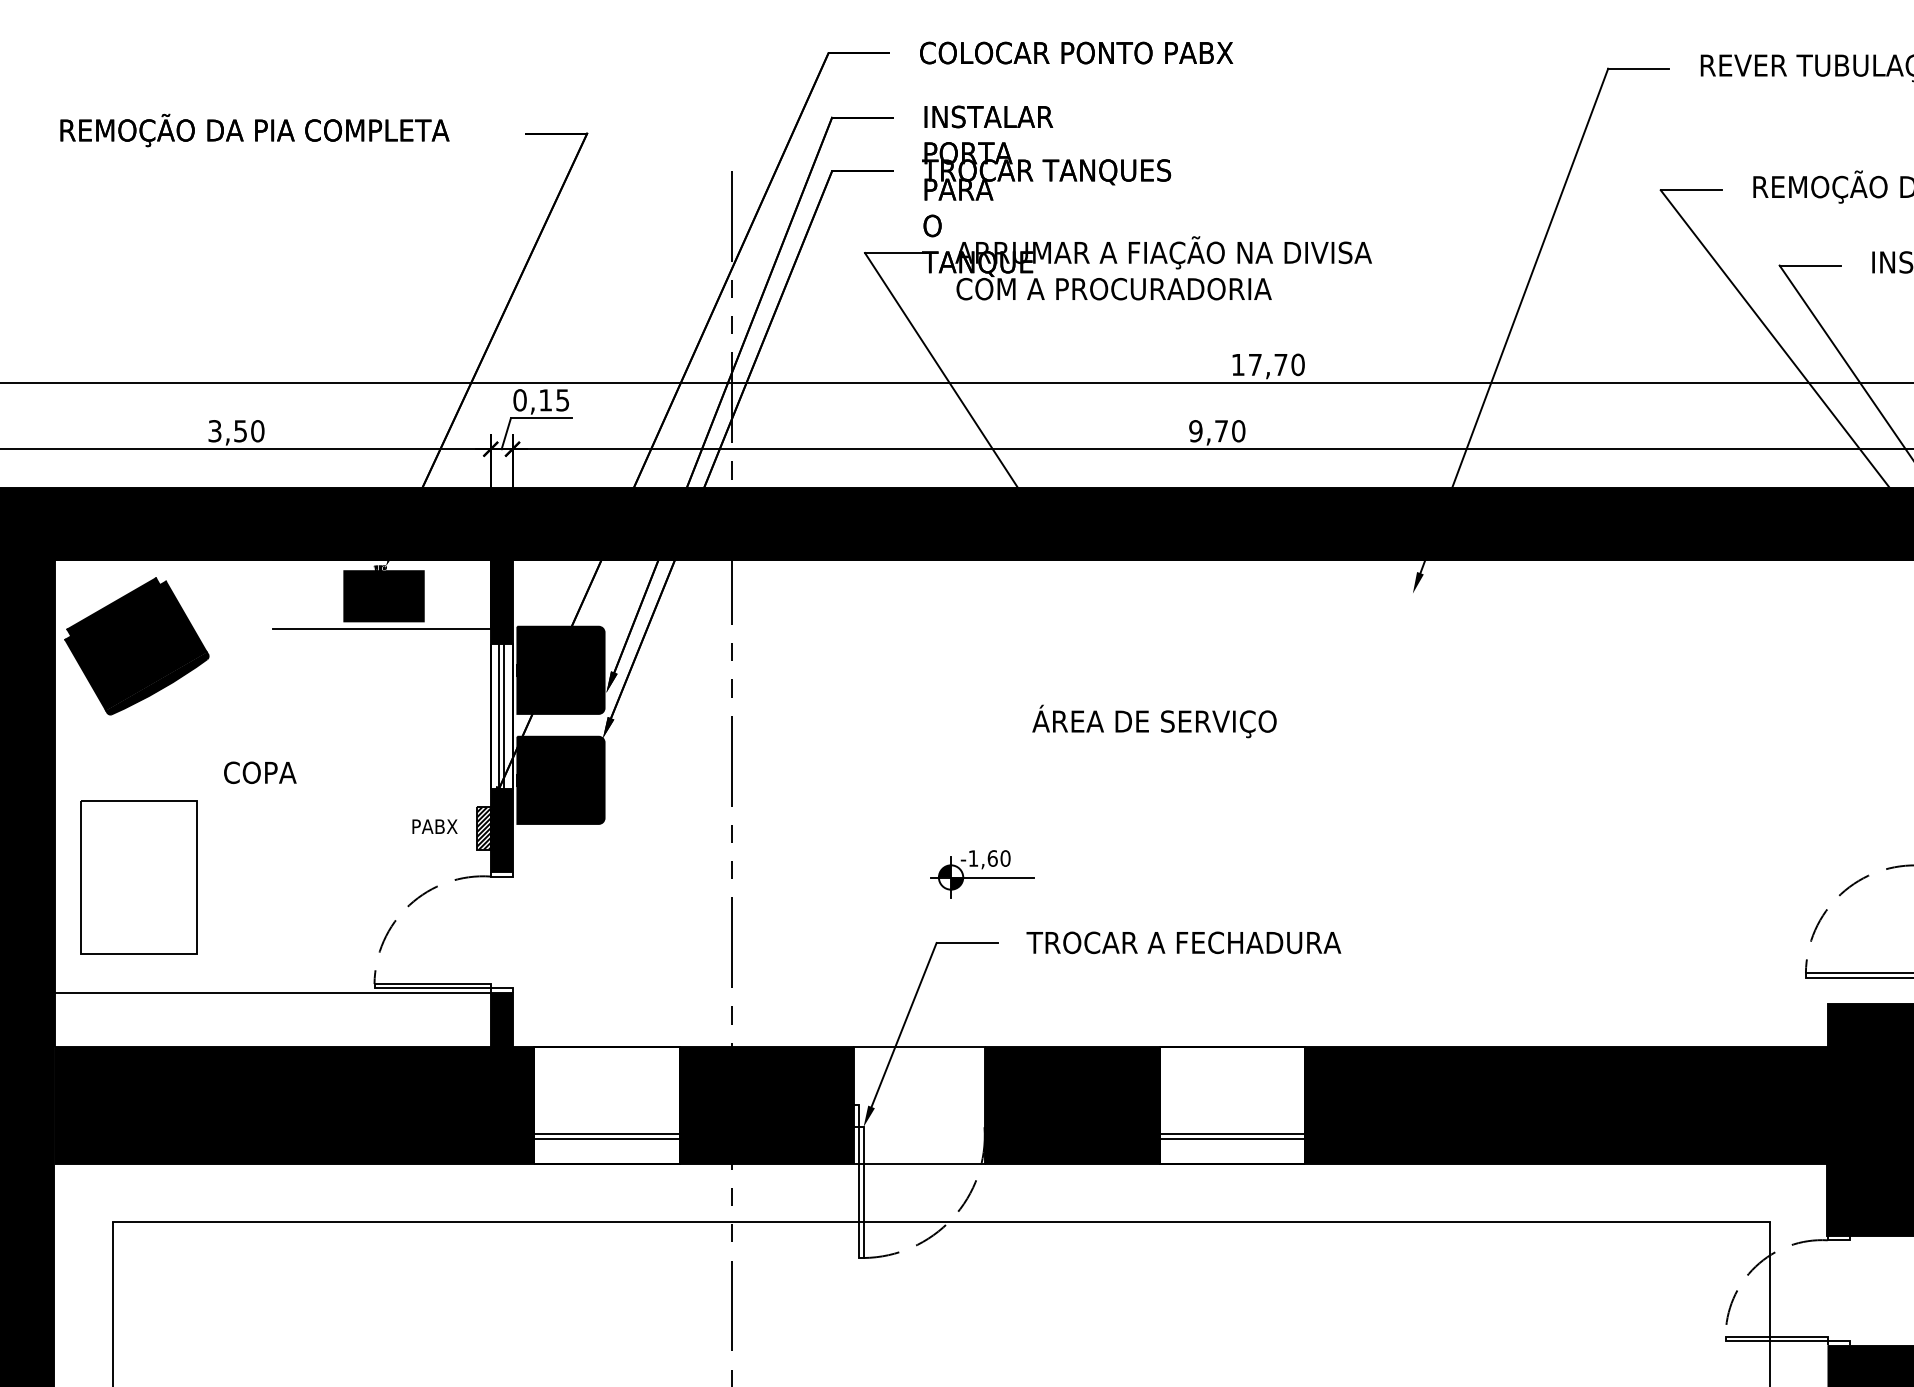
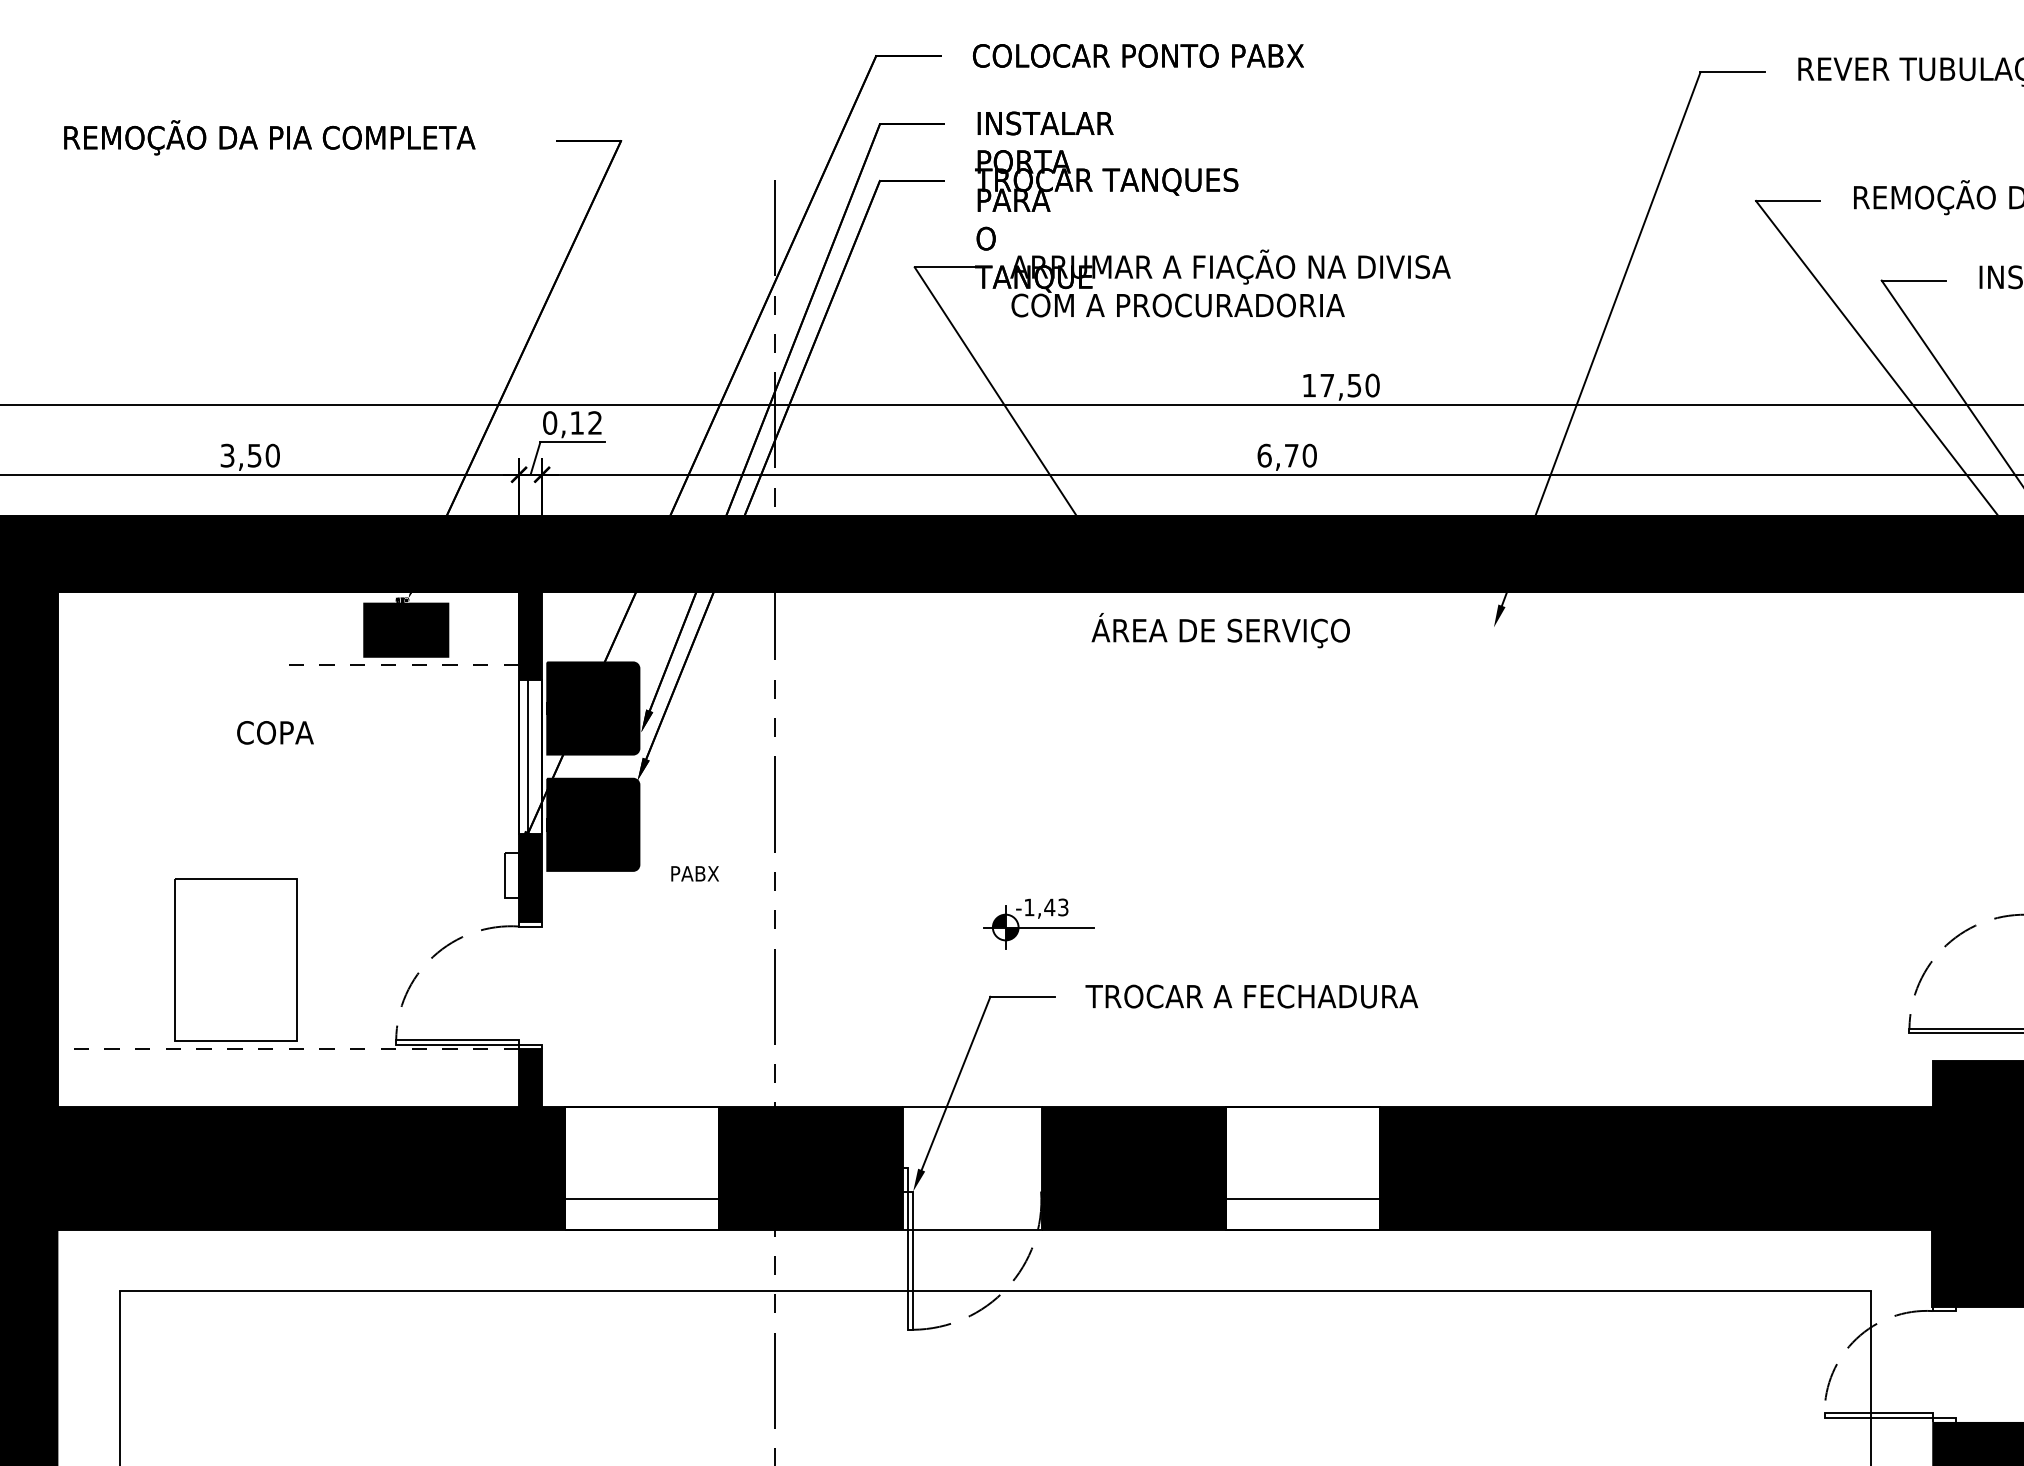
text: (1280, 364) -> (1354, 385), 17,70 -> 17,50
text: (562, 399) -> (594, 422), 0,15 -> 0,12
text: (1195, 431) -> (1264, 455), 9,70 -> 6,70
line: (381, 628) -> (403, 664), solid -> dashed
part: (136, 646) -> (144, 683), removed
line: (503, 715) -> (532, 756), removed
text: (1154, 721) -> (1220, 630), moved
text: (260, 772) -> (275, 732), moved
text: (434, 826) -> (694, 873), moved
hatch: (483, 828) -> (511, 875), removed
text: (999, 858) -> (1056, 907), -1,60 -> -1,43
part: (138, 877) -> (235, 959), moved
line: (272, 992) -> (288, 1049), solid -> dashed
line: (606, 1138) -> (641, 1203), removed
line: (1231, 1138) -> (1302, 1203), removed

